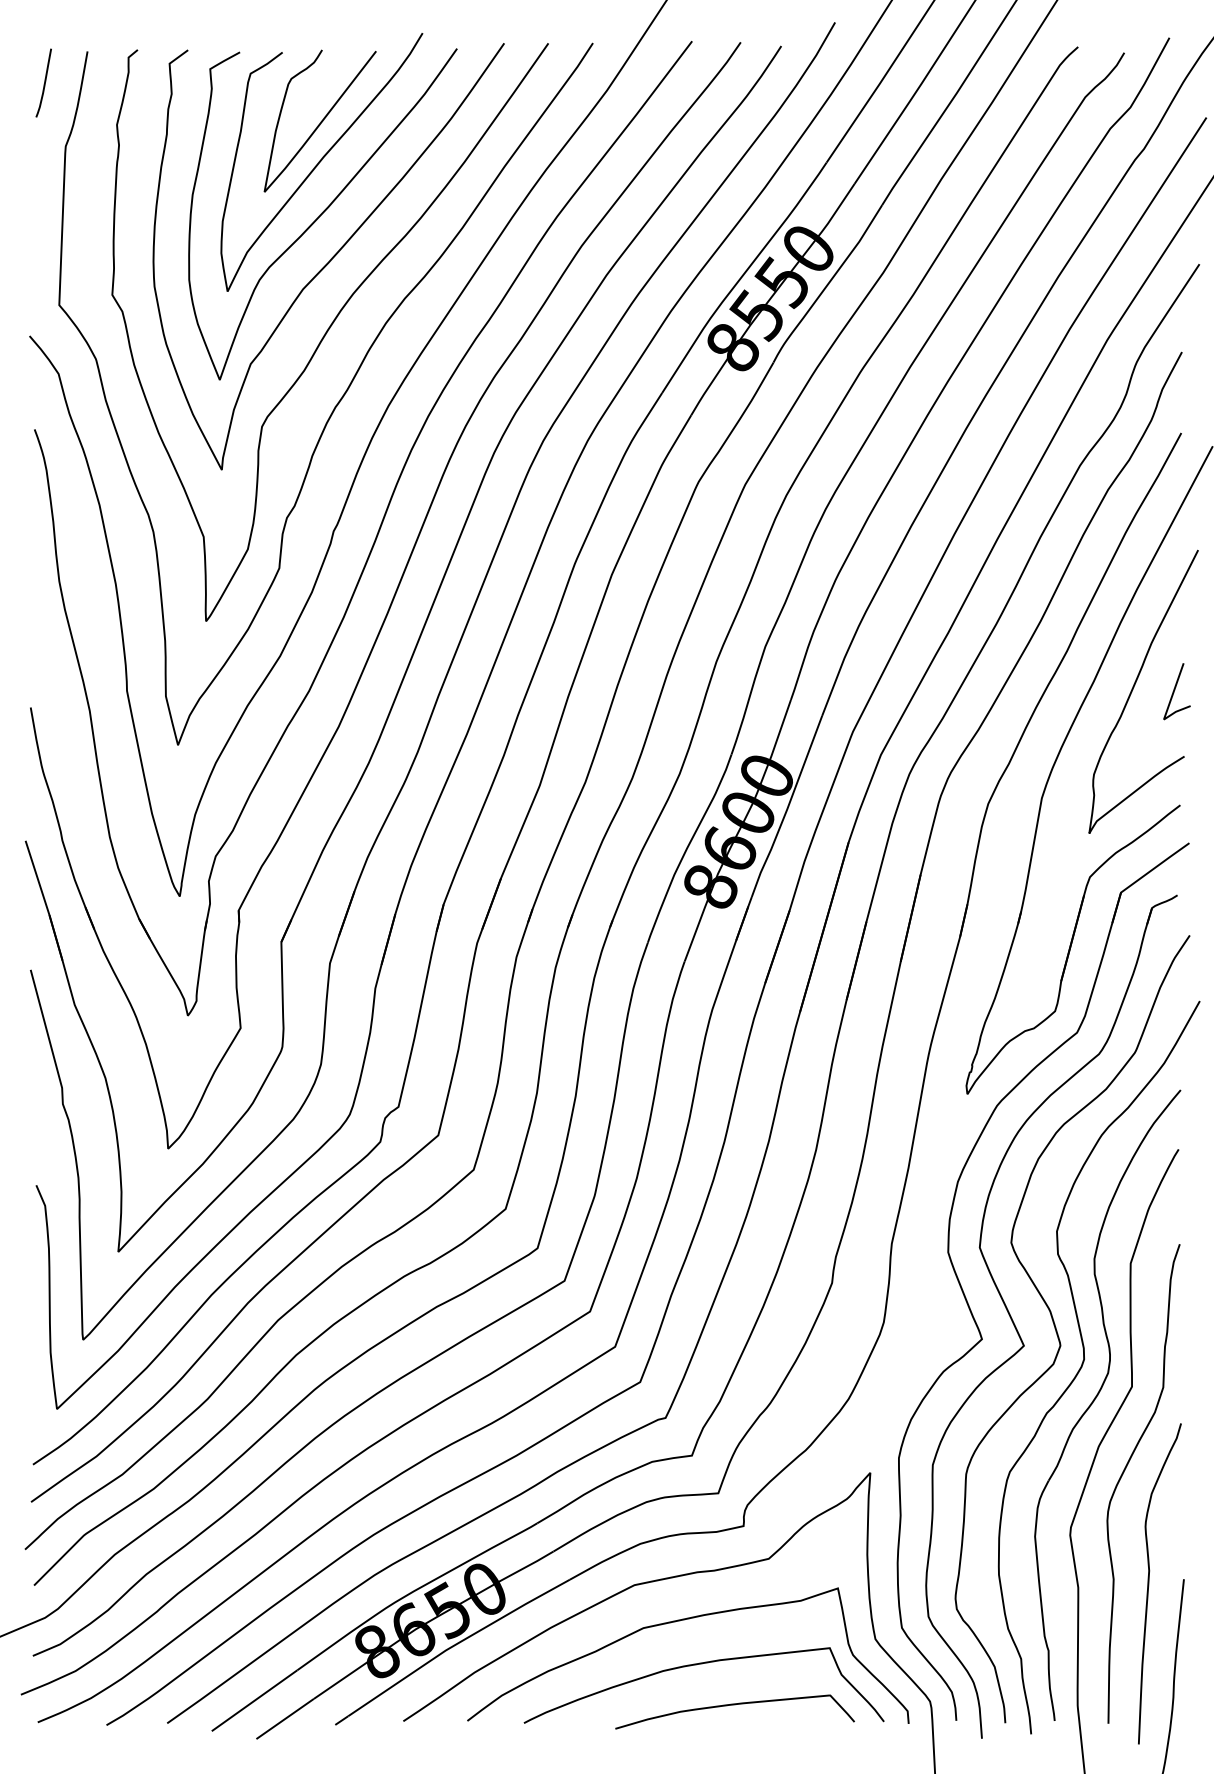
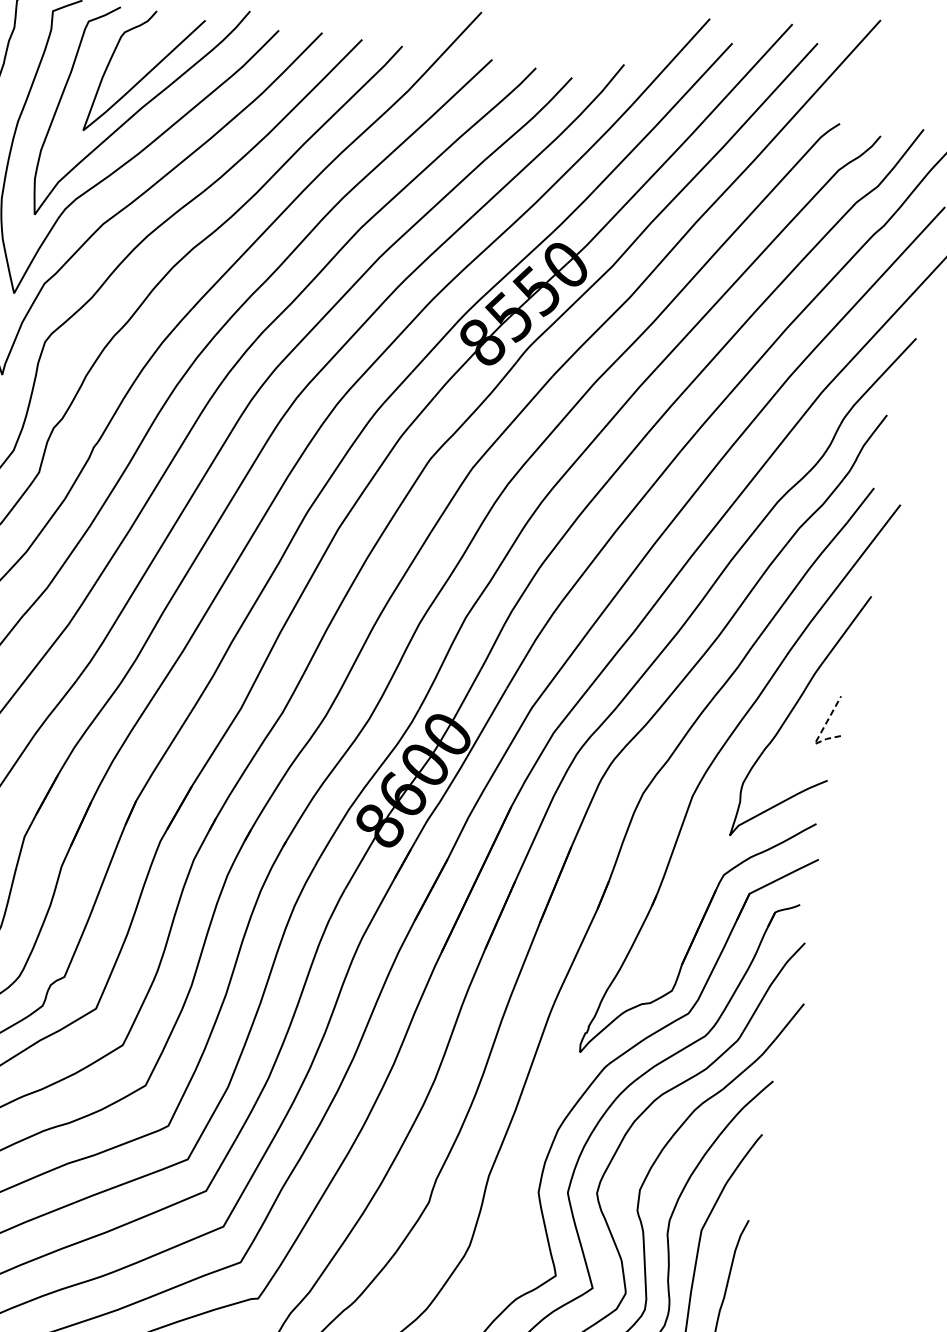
line: (1168, 706) -> (820, 733), solid -> dashed

